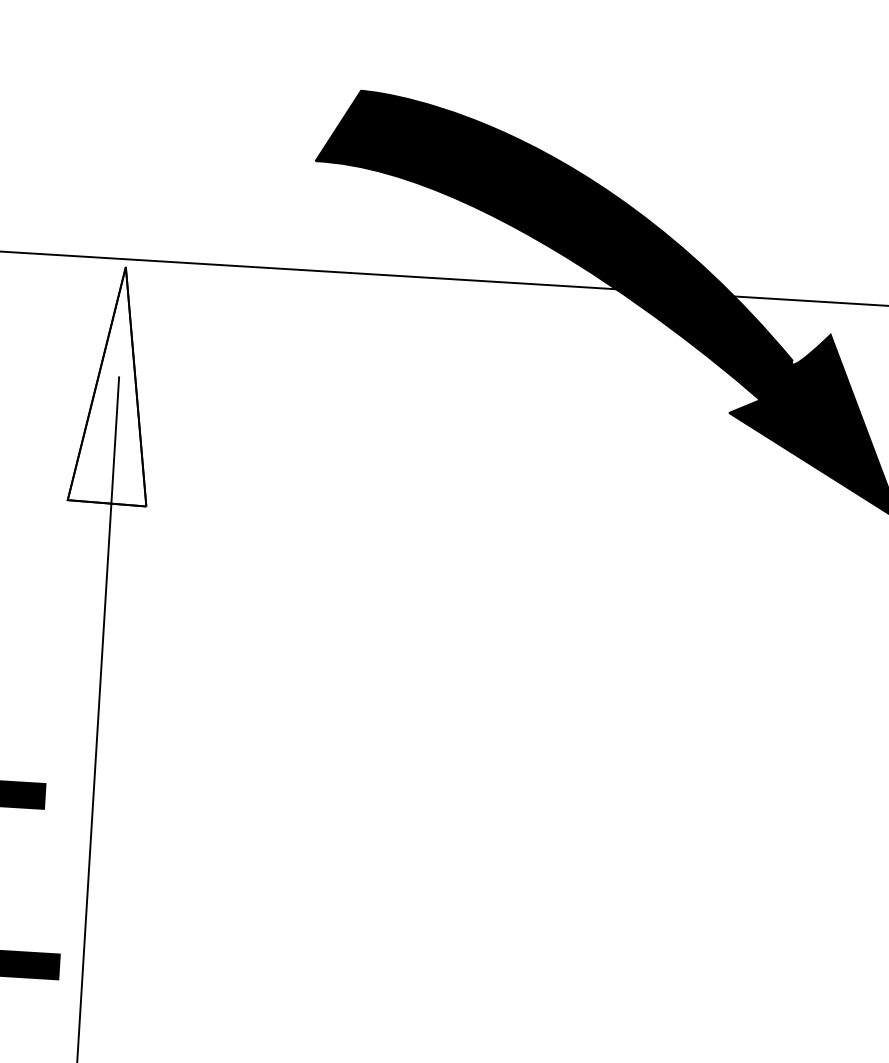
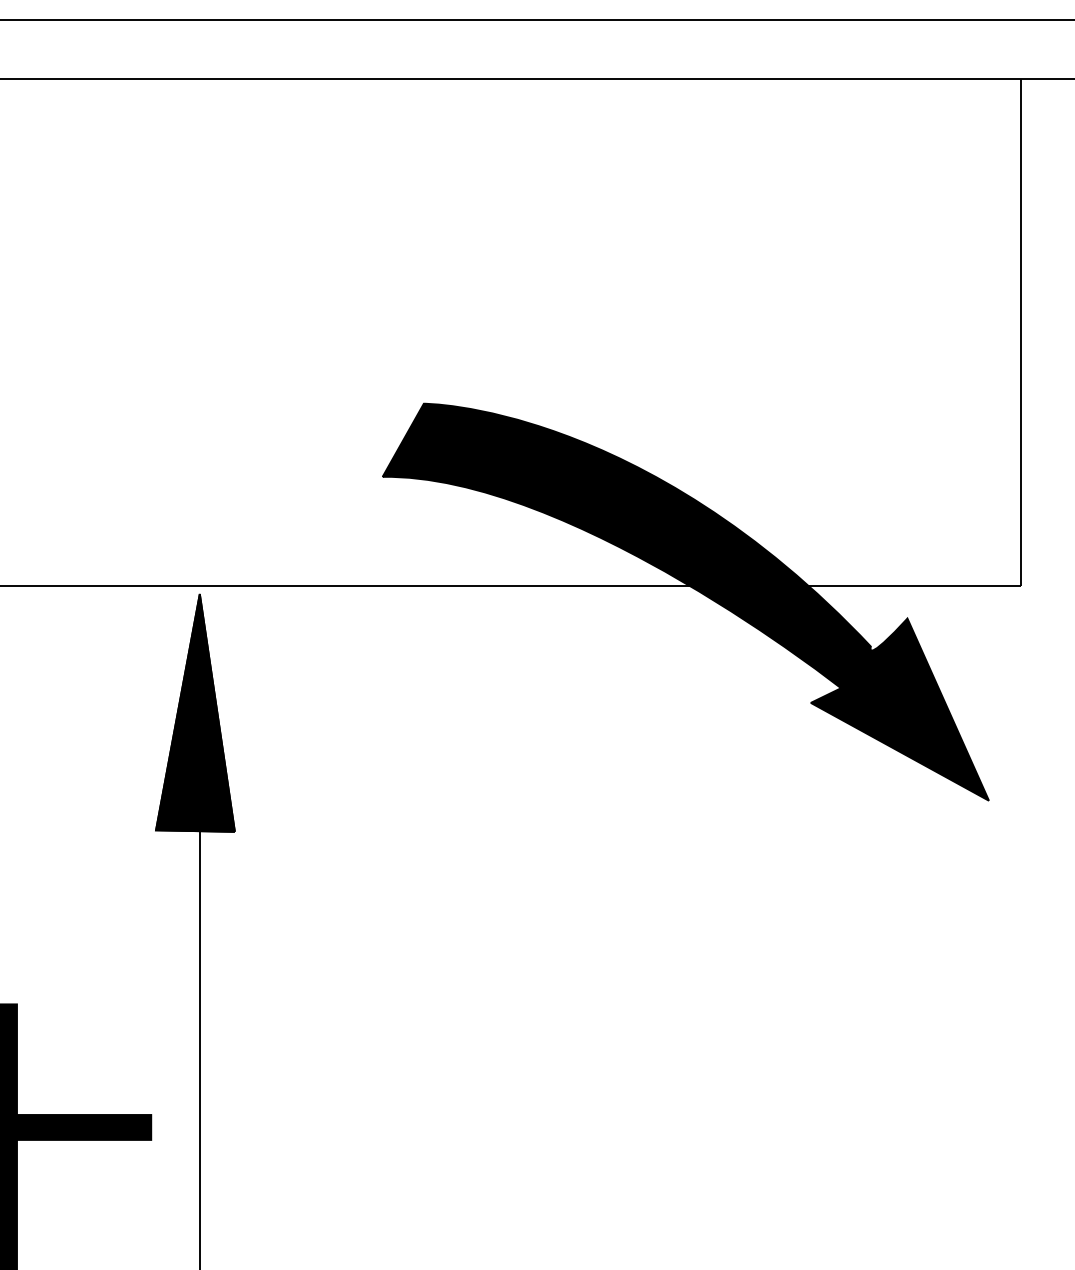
fill: (114, 384) -> (195, 712), added

